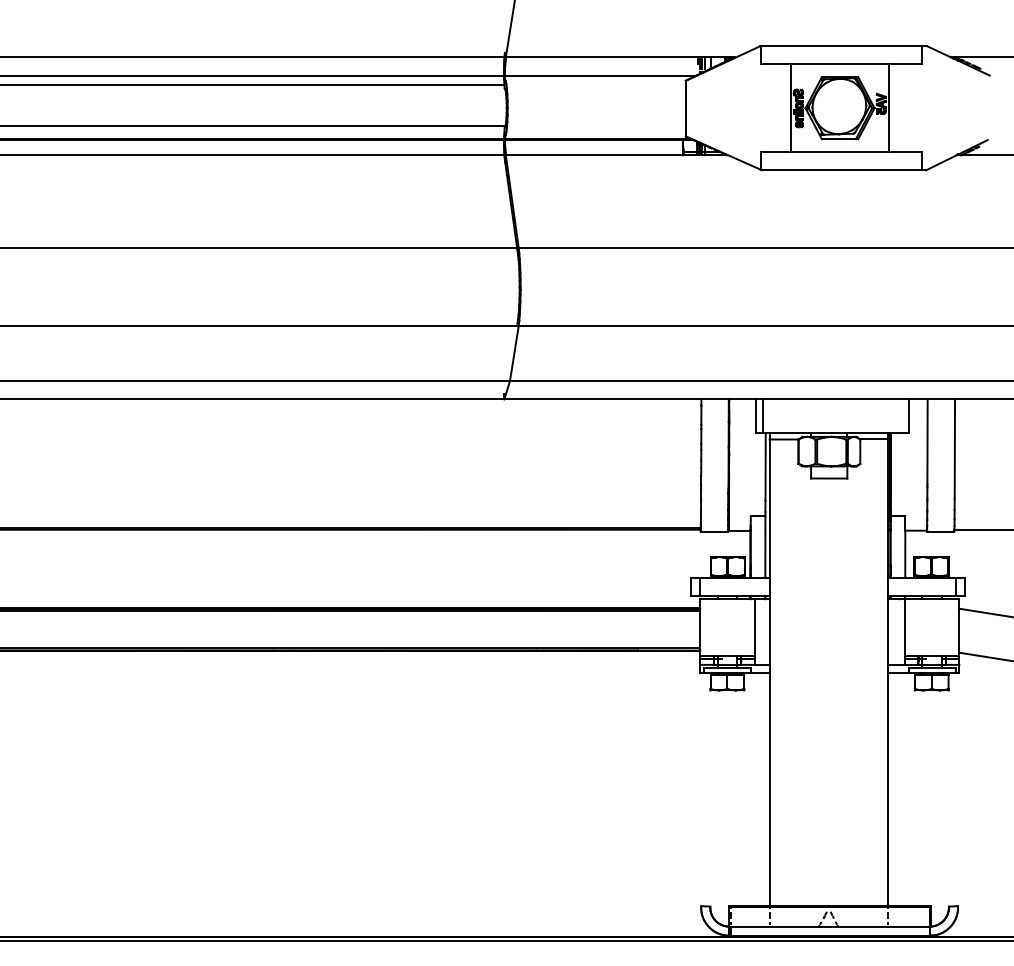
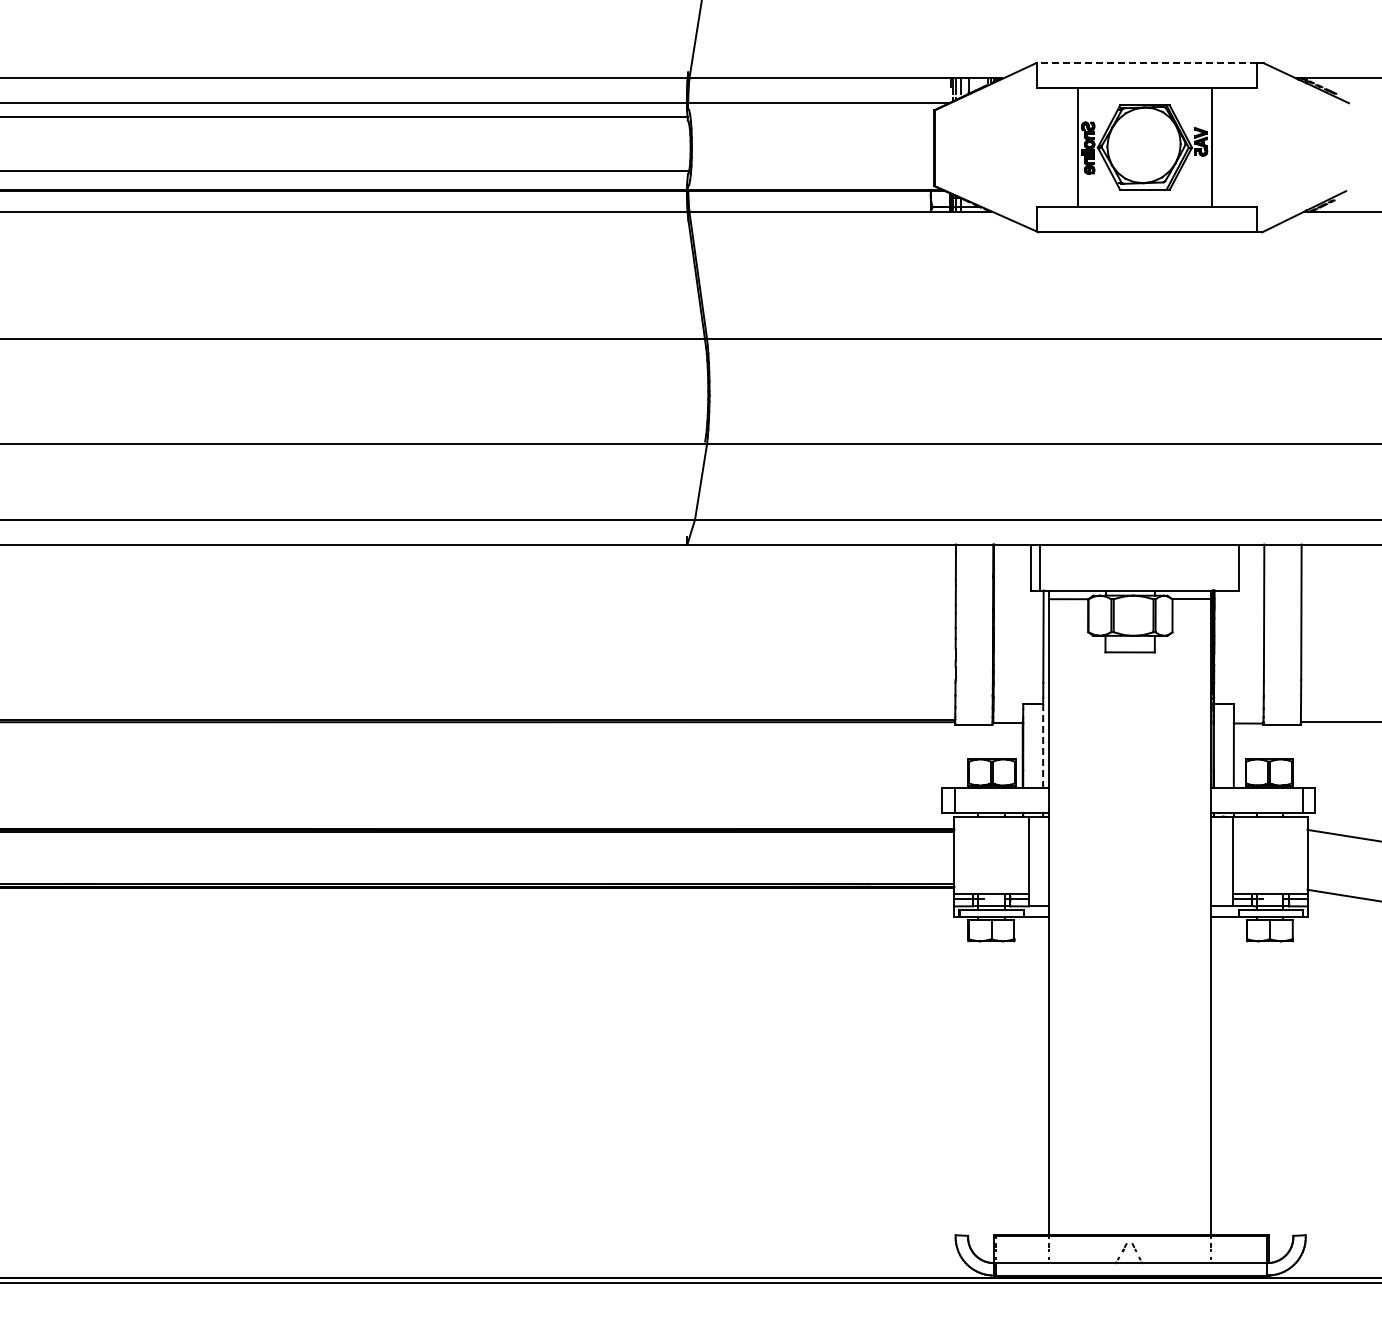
line: (841, 46) -> (1146, 63), solid -> dashed
line: (765, 547) -> (1043, 746), solid -> dashed

